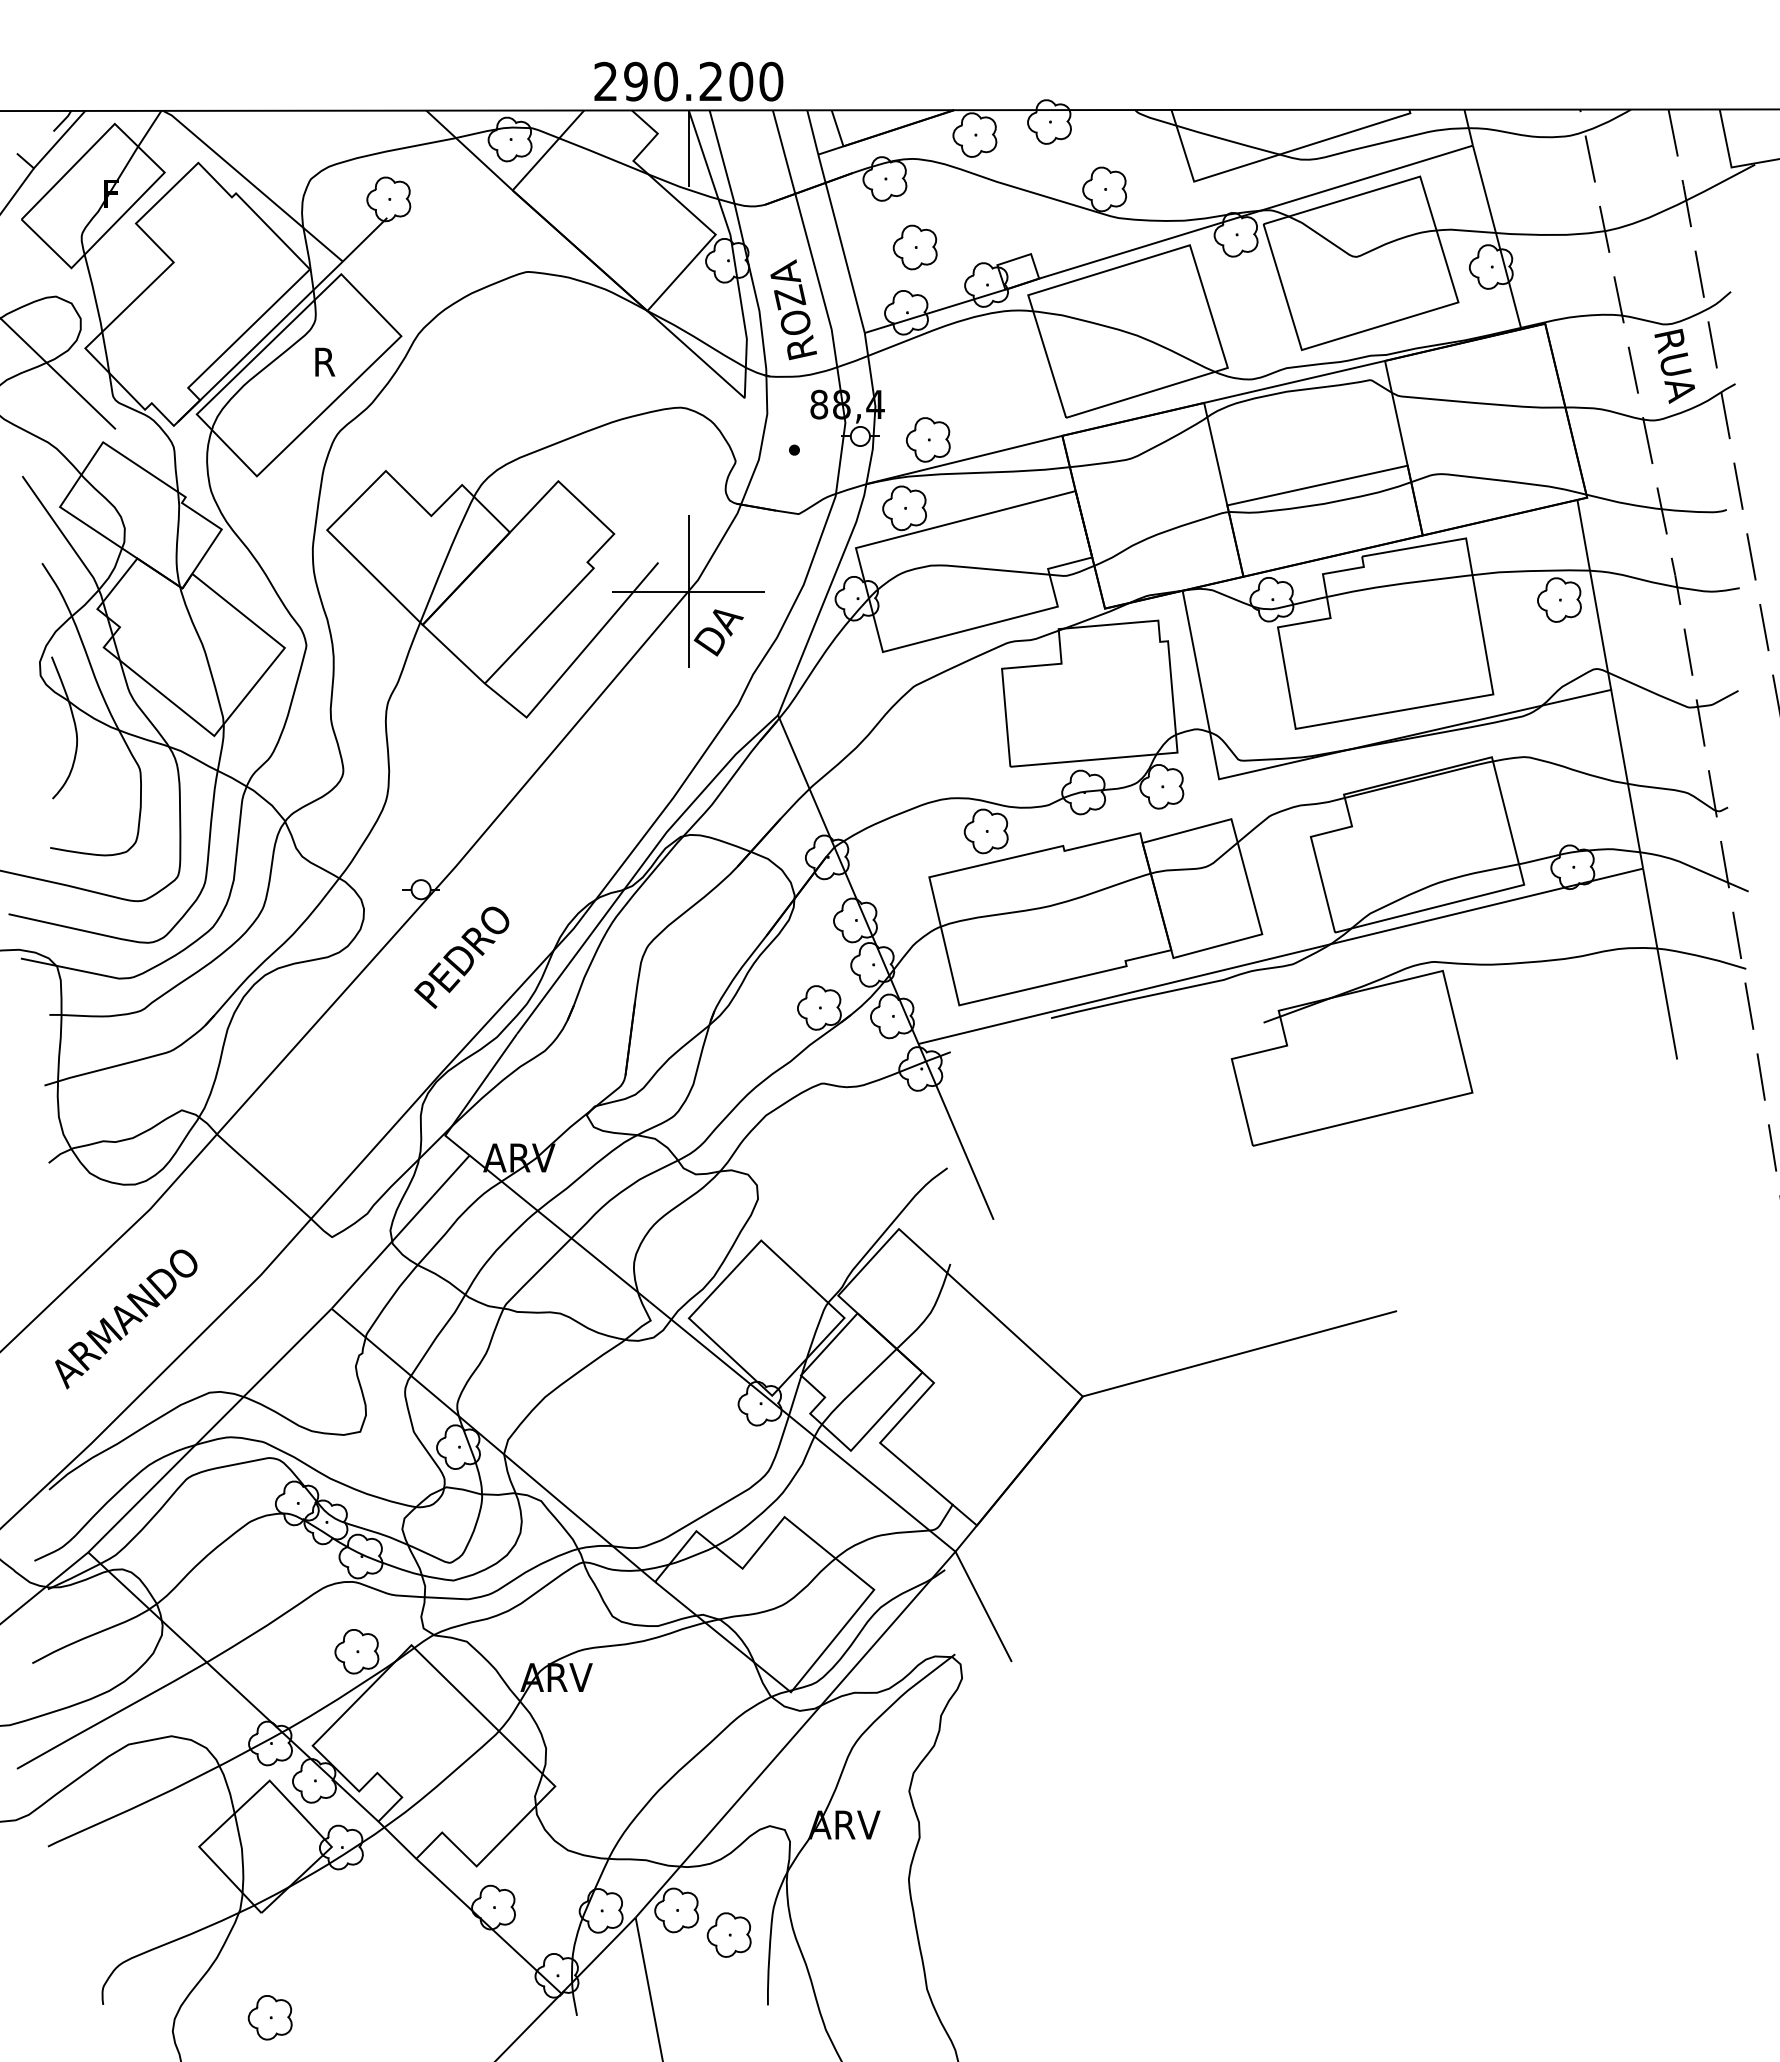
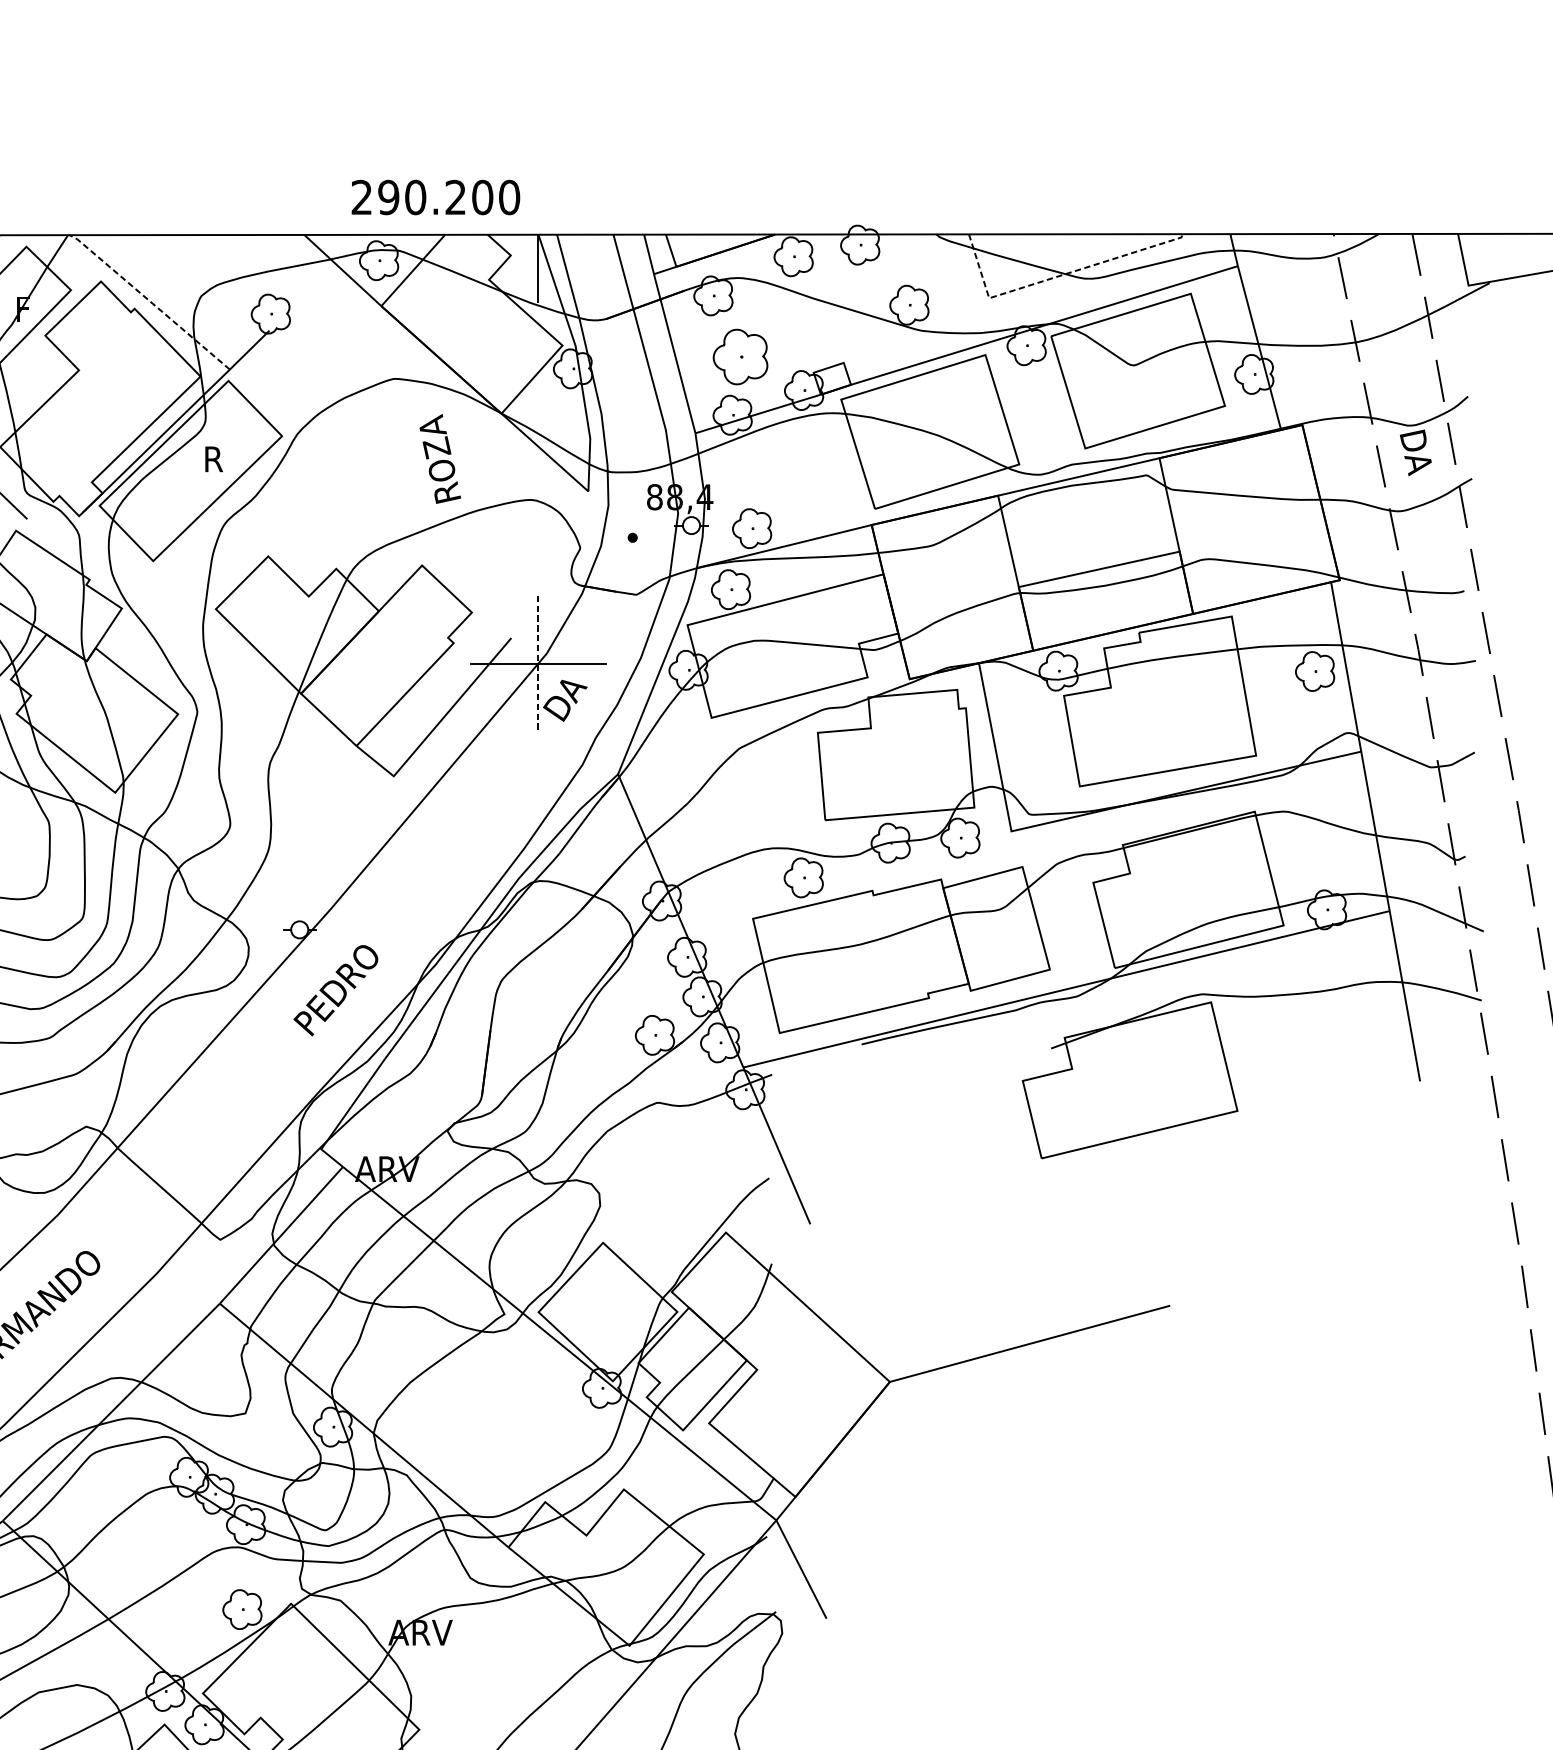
text: (688, 81) -> (435, 197), moved
line: (1268, 158) -> (1055, 277), solid -> dashed
line: (252, 184) -> (149, 300), solid -> dashed
part: (914, 247) -> (739, 357), size x1.4
text: (793, 309) -> (440, 458), moved
text: (1675, 369) -> (1418, 465), RUA -> DA
line: (688, 591) -> (538, 663), solid -> dashed

